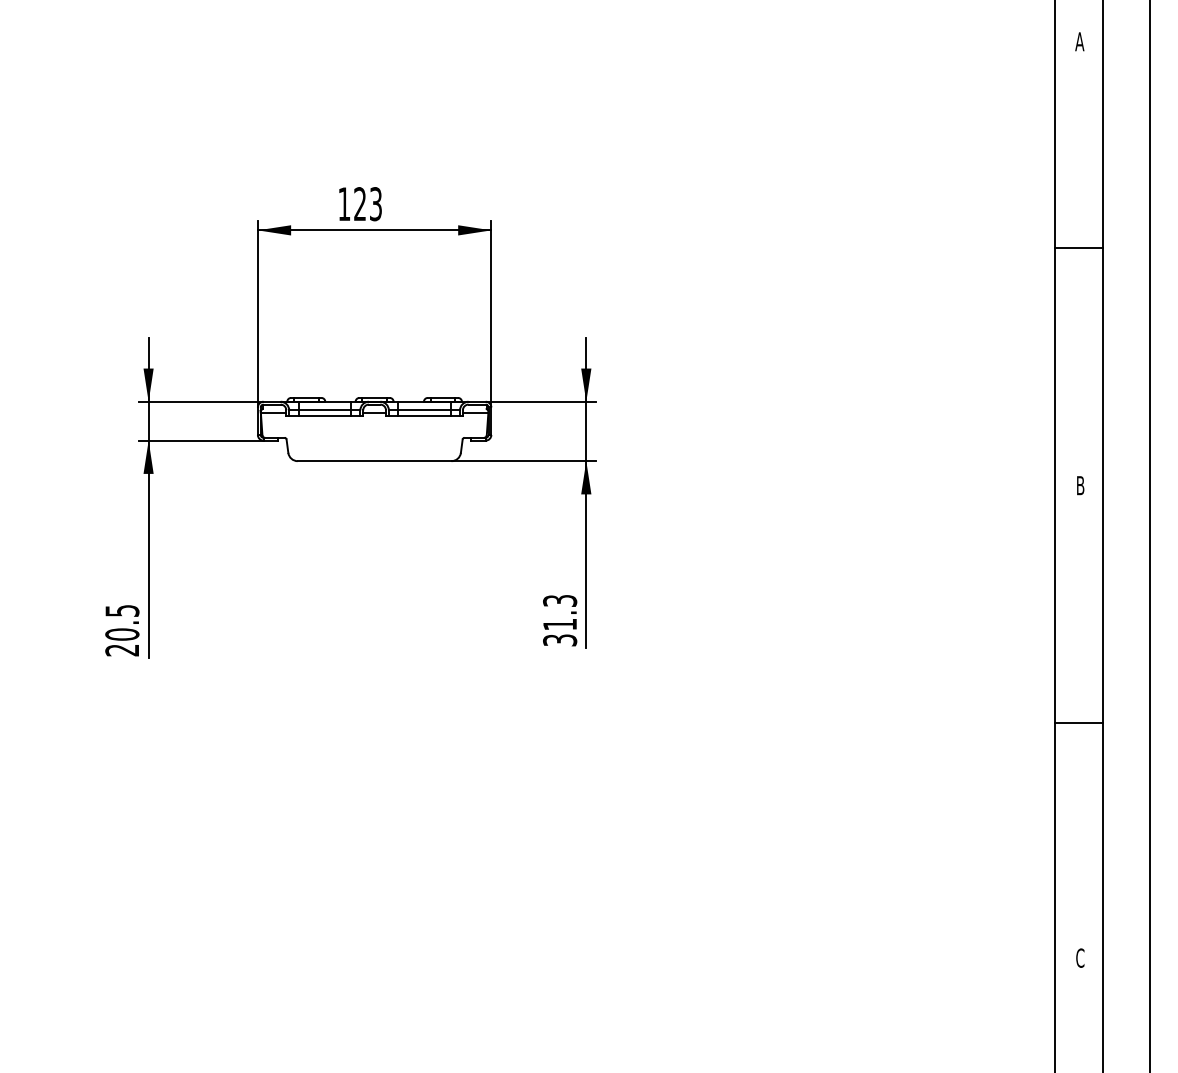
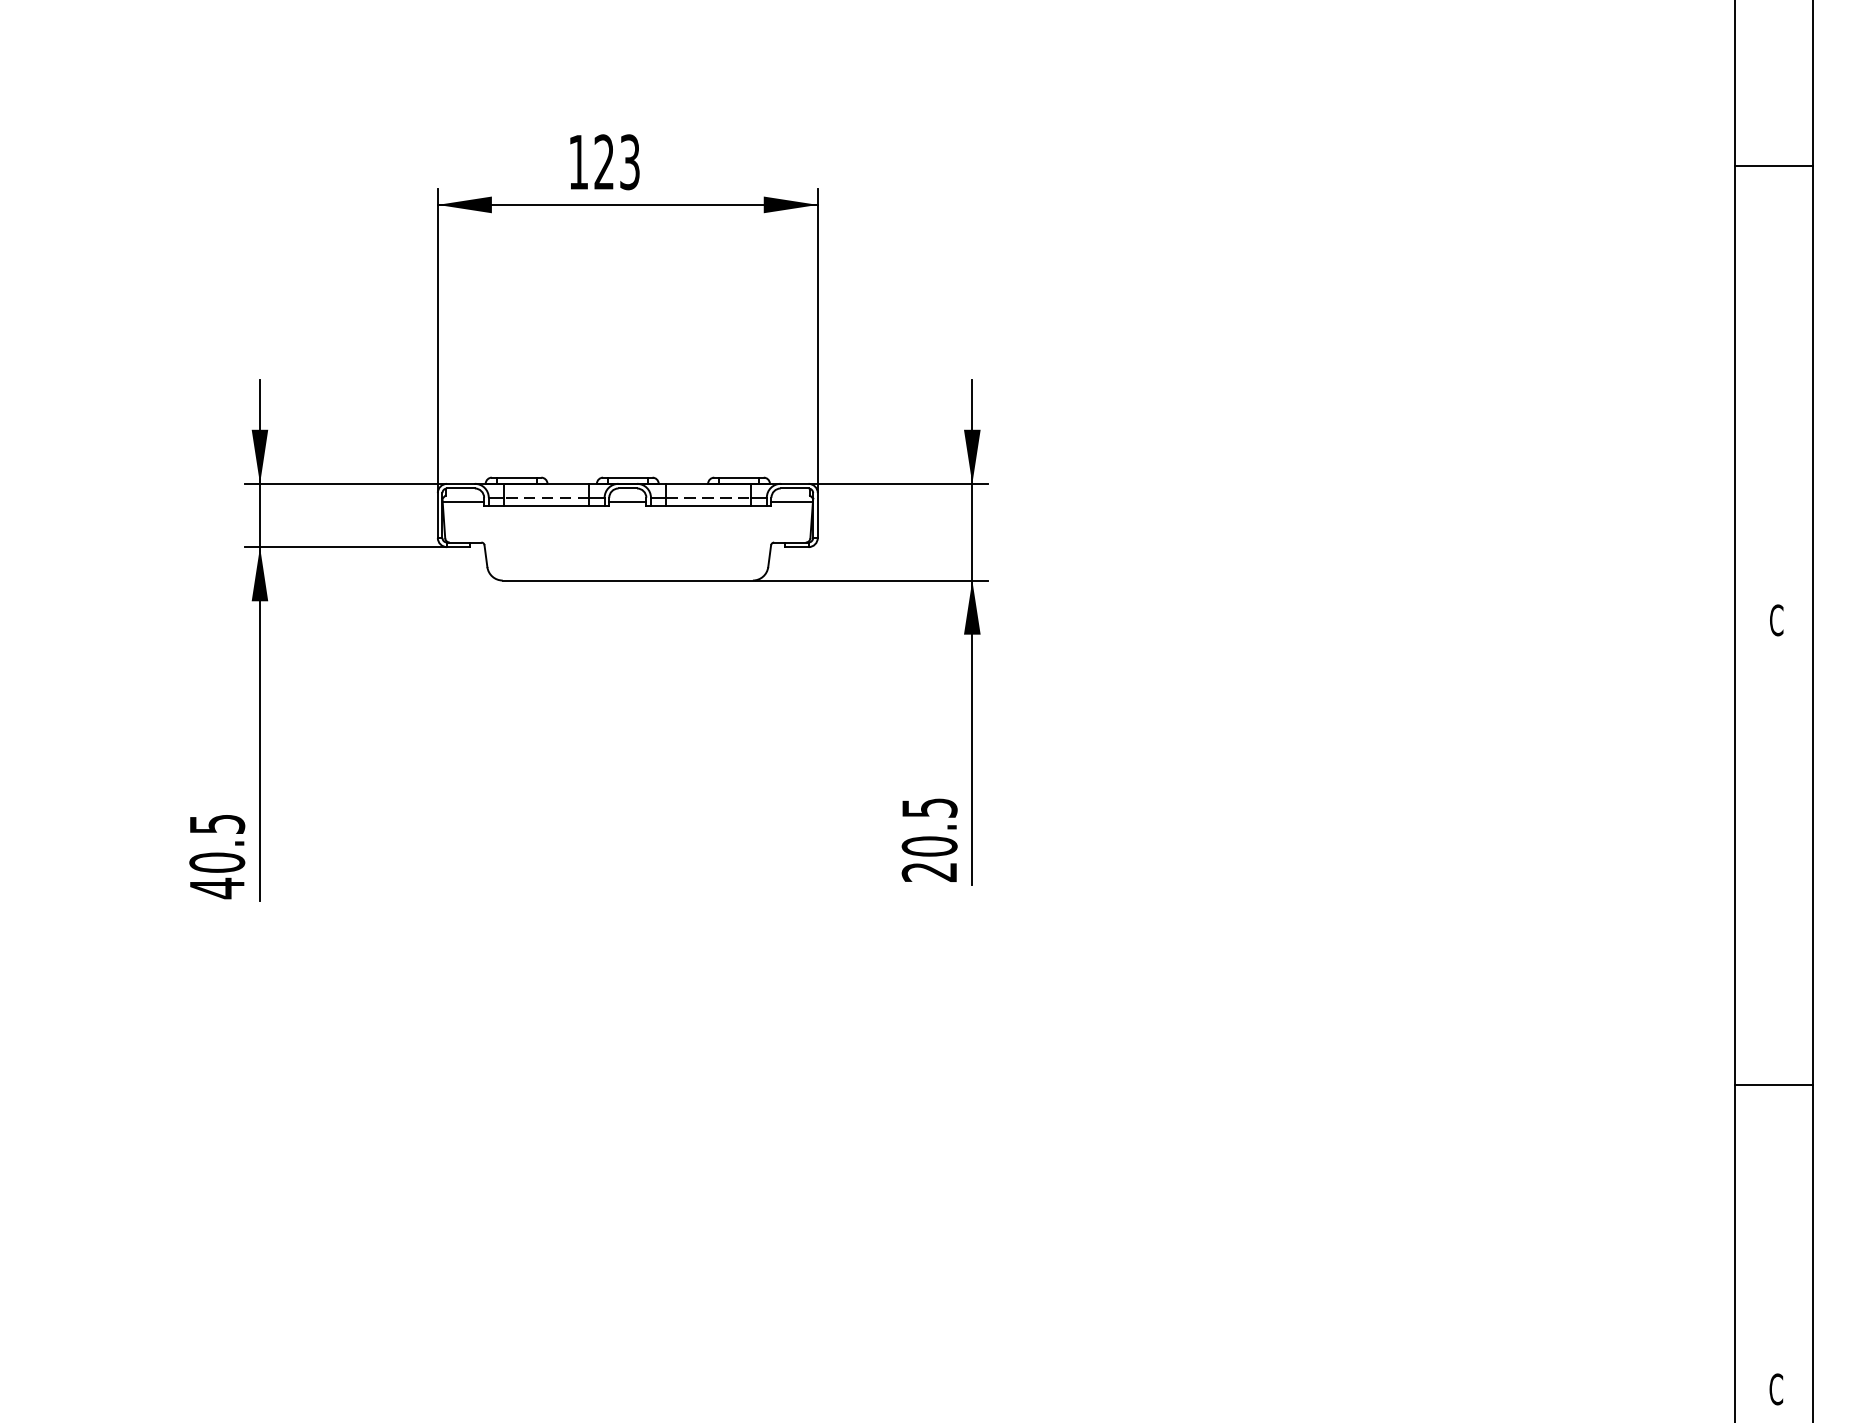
line: (1078, 248) -> (1773, 166), moved
line: (324, 410) -> (546, 498), solid -> dashed
line: (424, 410) -> (708, 498), solid -> dashed
text: (1080, 485) -> (1776, 620), B -> C
text: (560, 620) -> (930, 839), 31.3 -> 20.5
text: (121, 649) -> (215, 887), 20.5 -> 40.5
line: (1078, 723) -> (1773, 1085), moved

